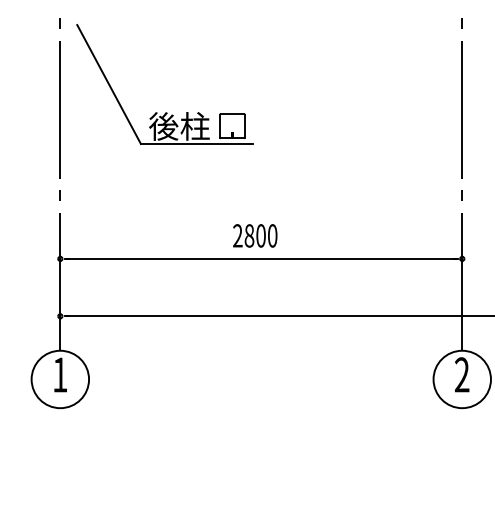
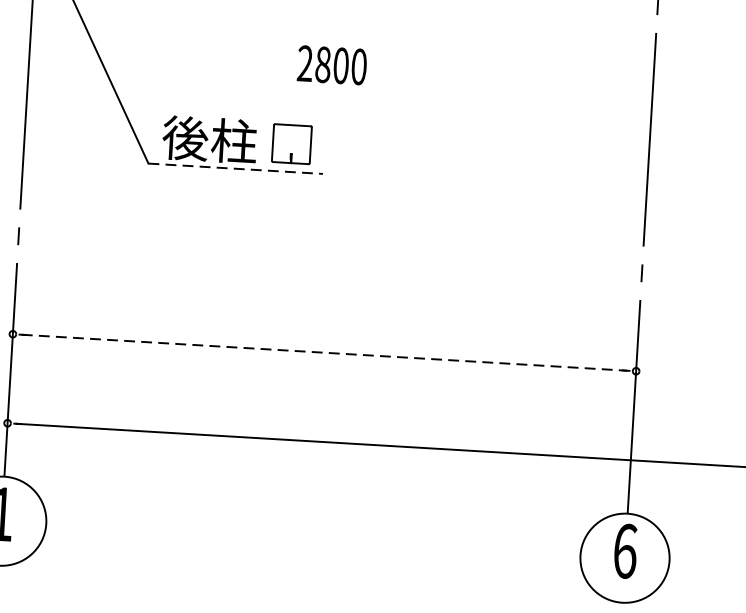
line: (197, 144) -> (236, 169), solid -> dashed
text: (255, 235) -> (332, 64), moved
line: (261, 258) -> (324, 352), solid -> dashed
text: (462, 374) -> (625, 550), 2 -> 6

